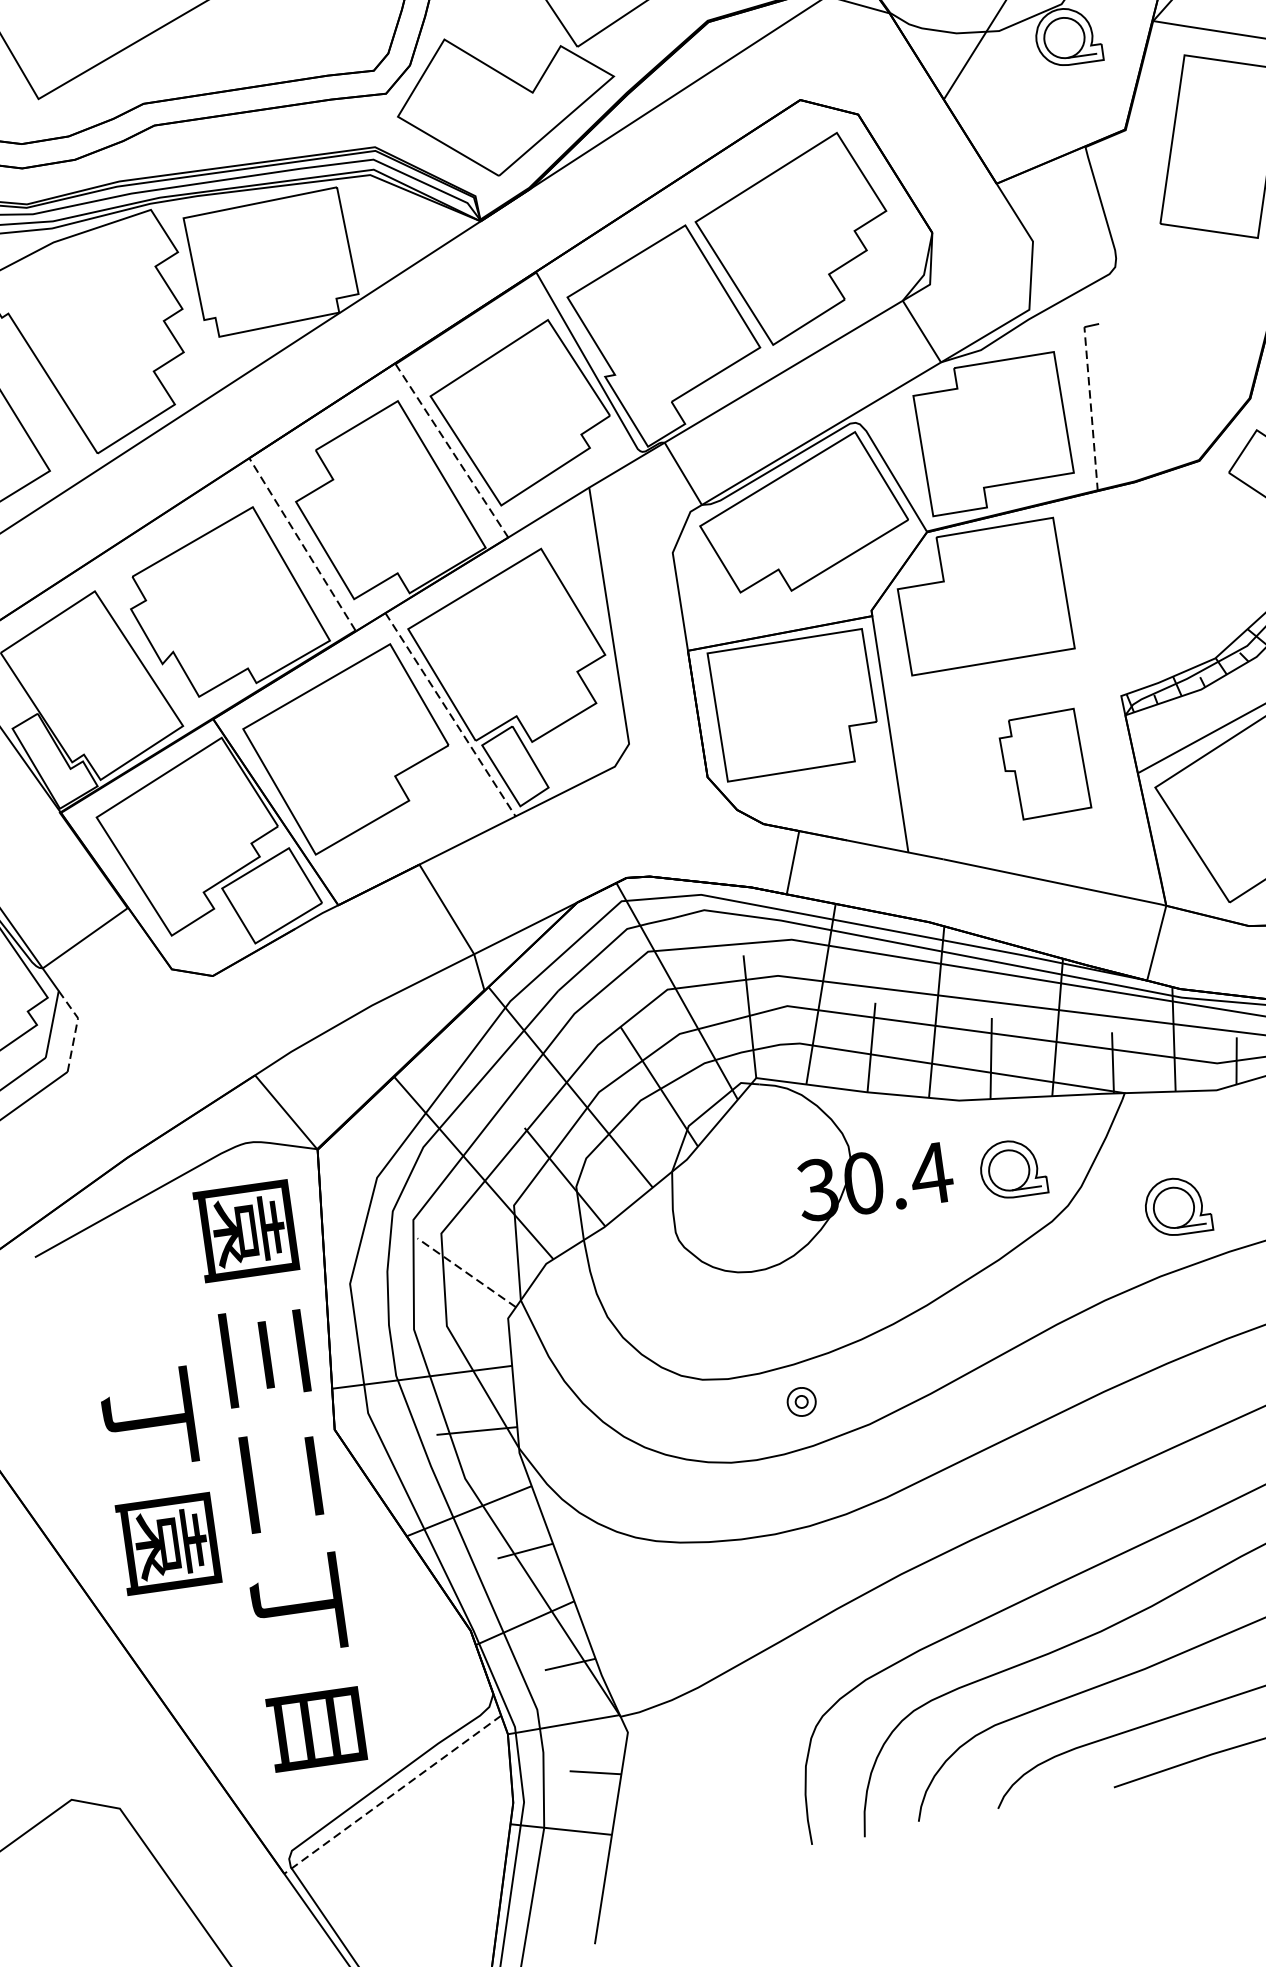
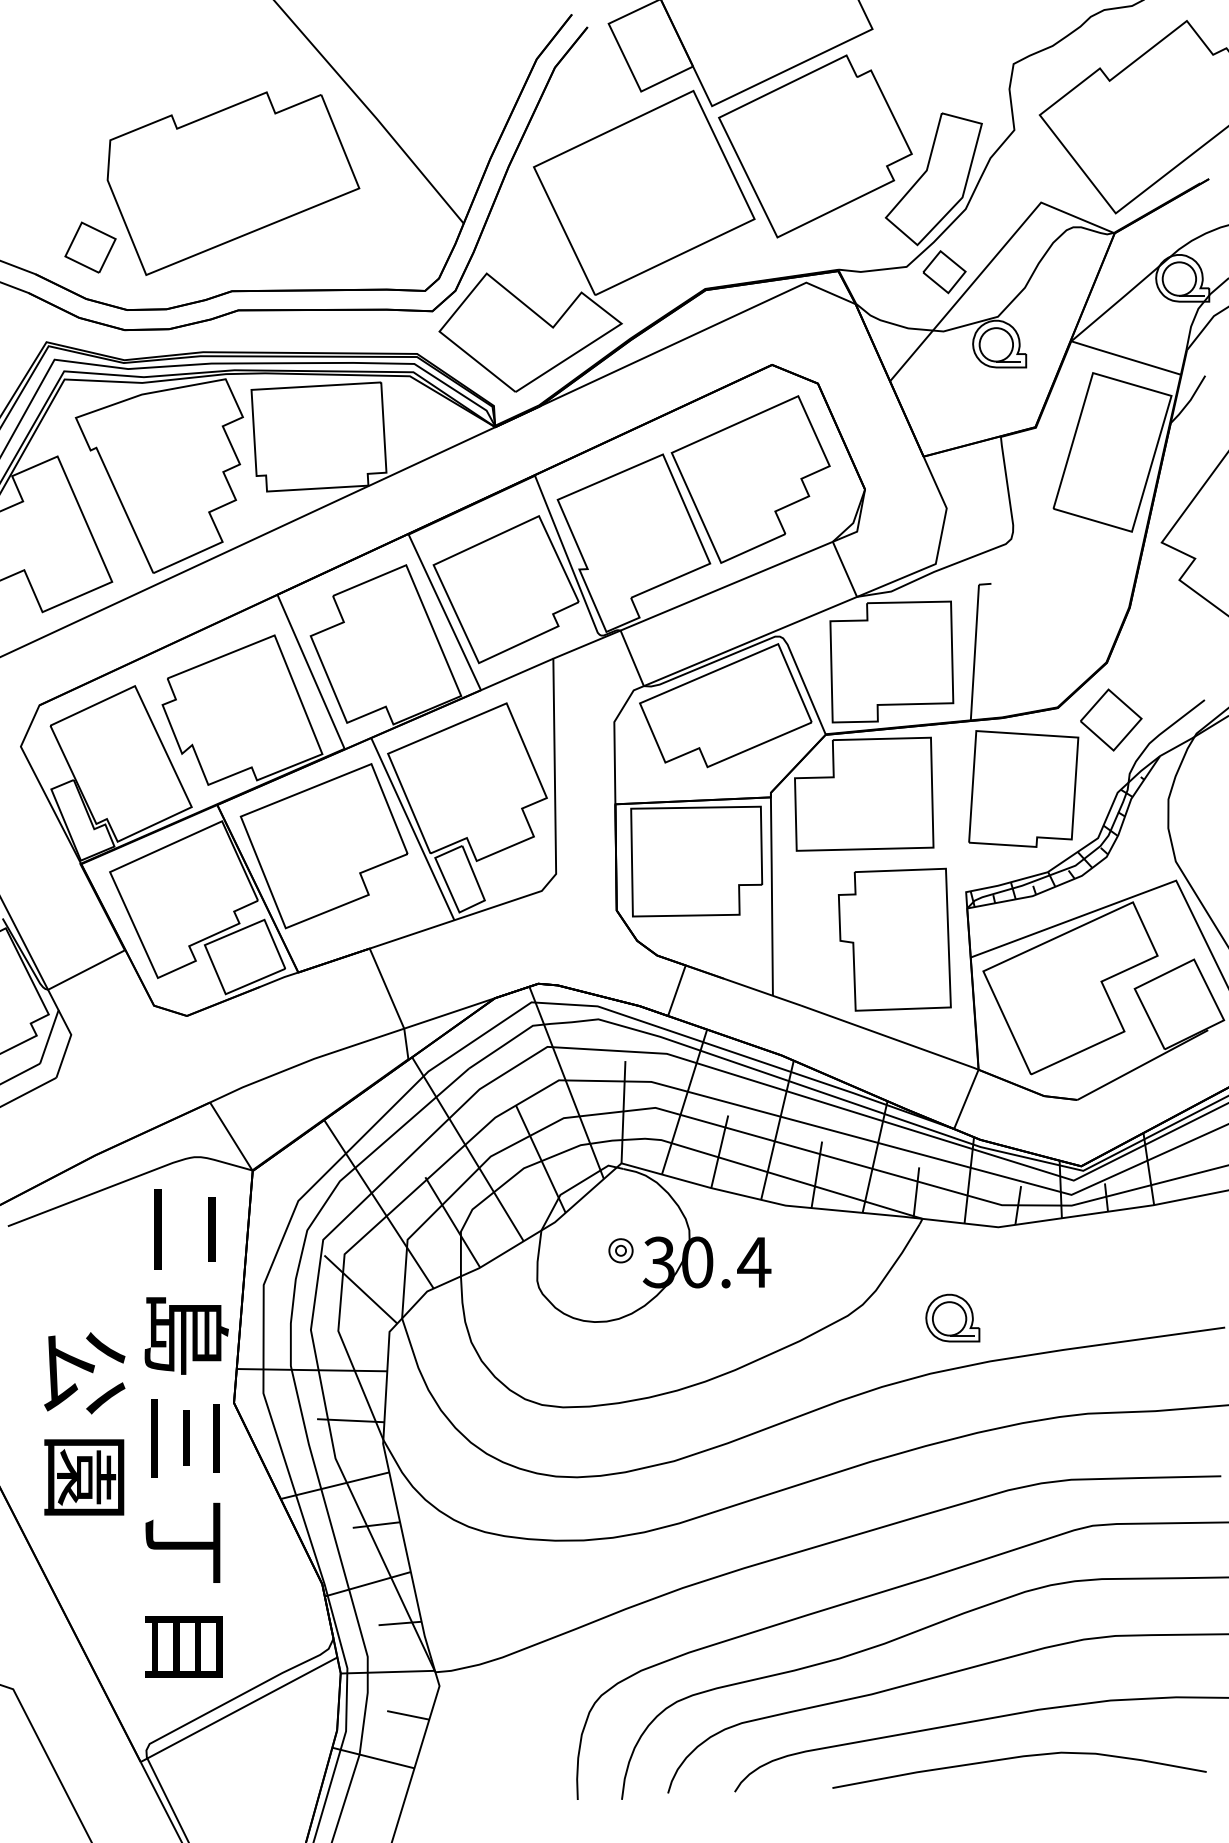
line: (1090, 411) -> (974, 654), dashed -> solid
line: (451, 451) -> (444, 612), dashed -> solid
line: (301, 544) -> (310, 671), dashed -> solid
part: (1172, 562) -> (1023, 788), added
line: (451, 715) -> (413, 829), dashed -> solid
part: (1043, 764) -> (894, 939), size x1.67
line: (76, 1027) -> (68, 1042), dashed -> solid
part: (1012, 1168) -> (821, 1267), removed
text: (246, 1231) -> (184, 1229), 園 -> 二
line: (466, 1272) -> (360, 1289), dashed -> solid
text: (266, 1356) -> (186, 1334), 三 -> 島
part: (801, 1401) -> (620, 1250), moved
text: (151, 1419) -> (84, 1373), 丁 -> 公
text: (282, 1480) -> (185, 1438), 二 -> 三
line: (392, 1794) -> (238, 1709), dashed -> solid

